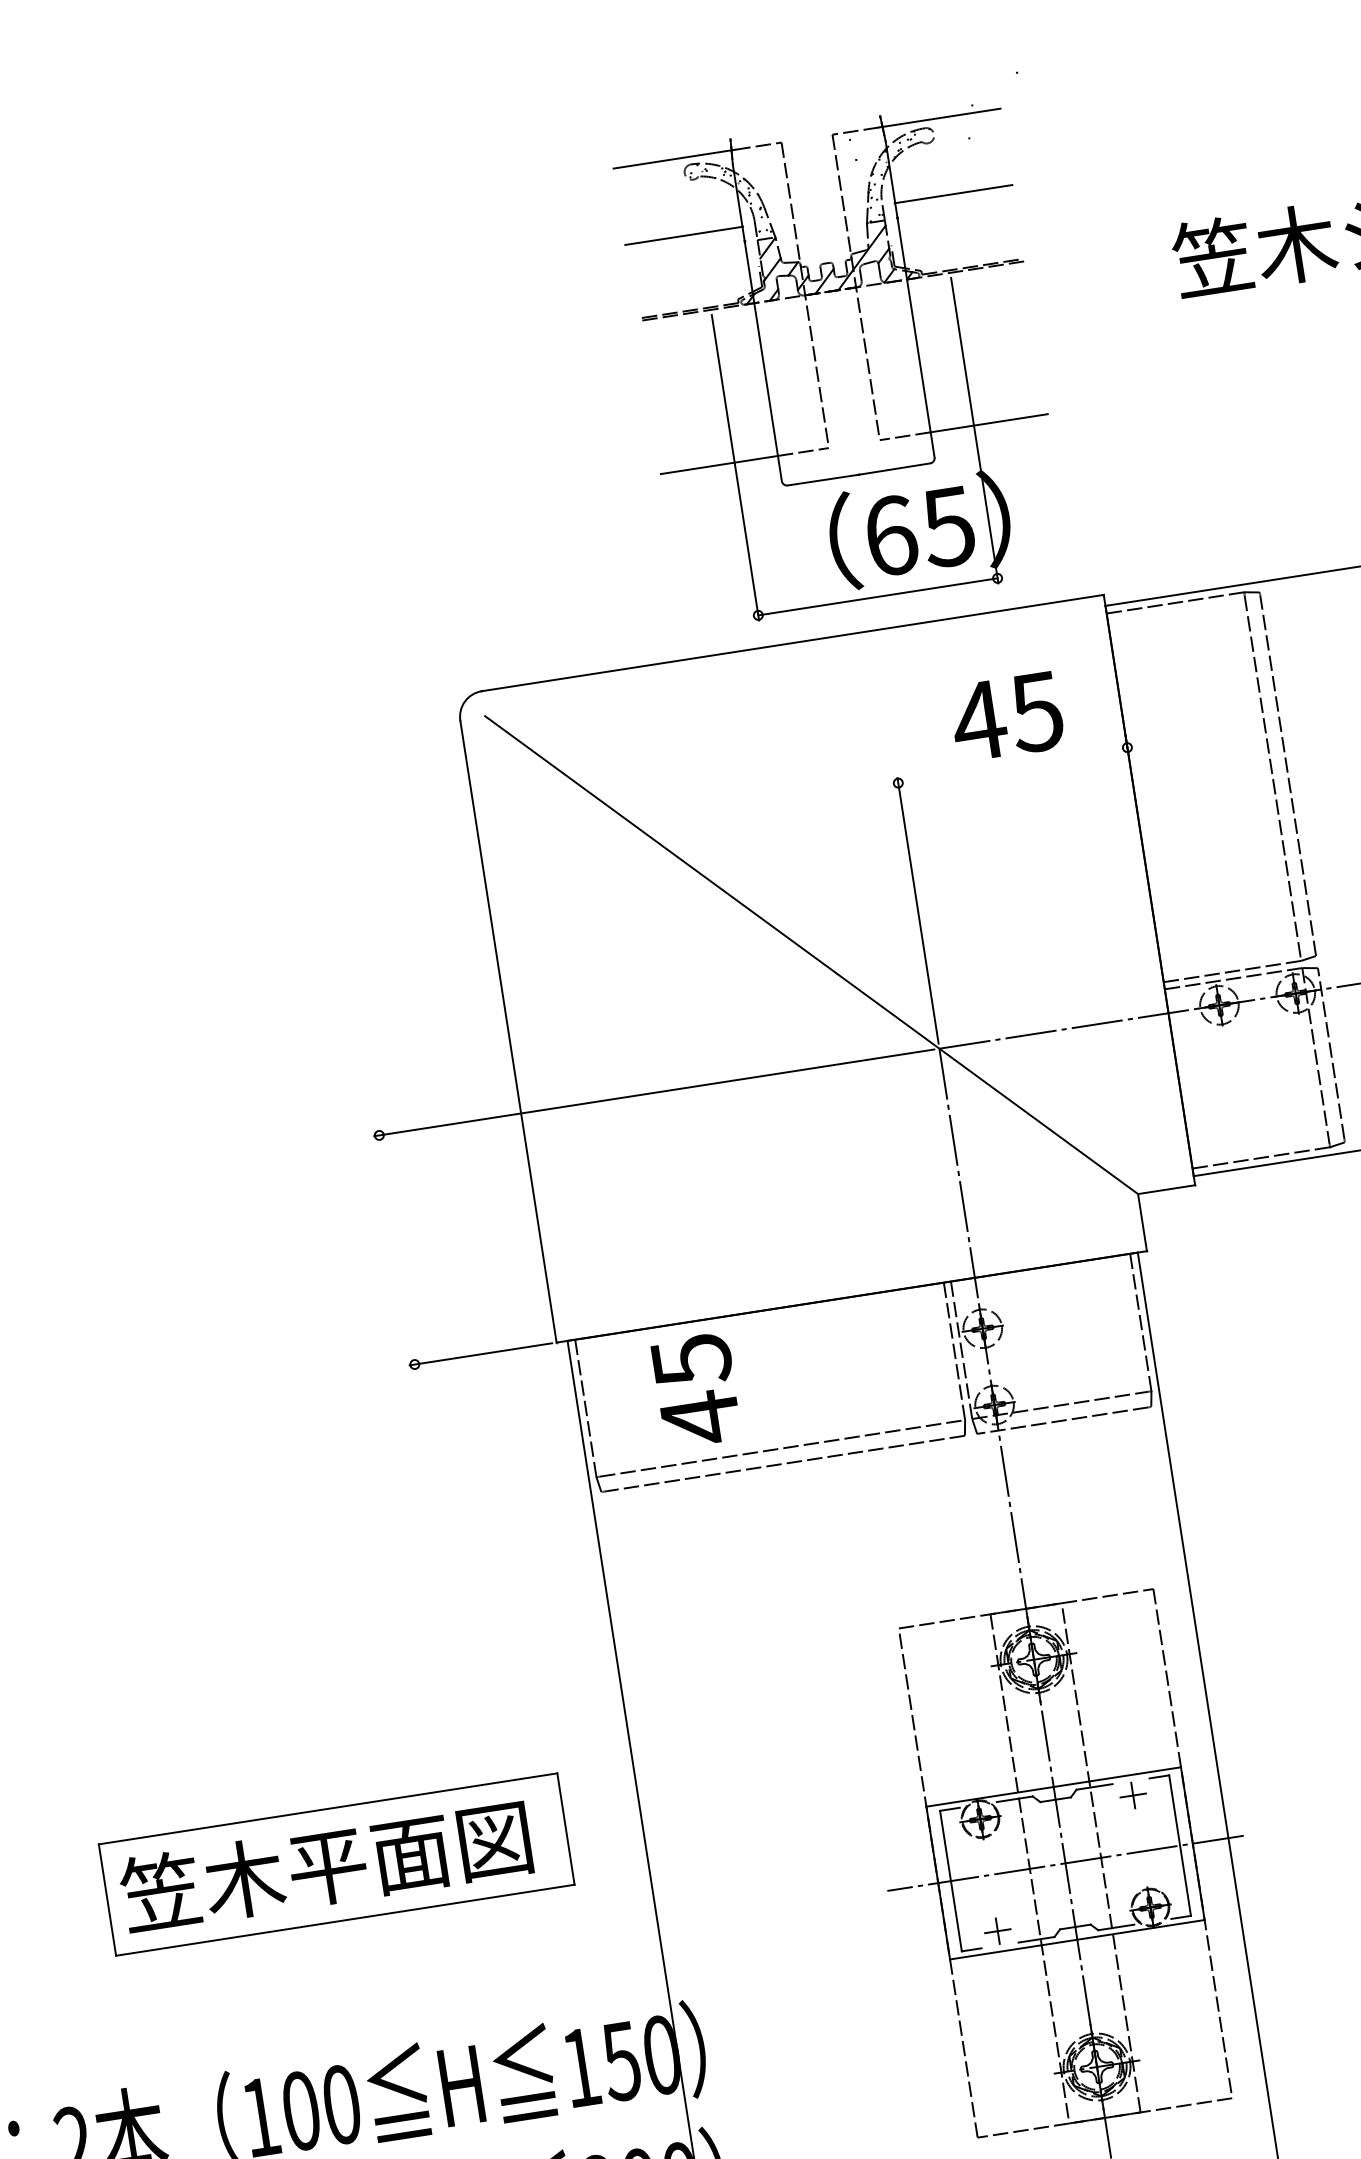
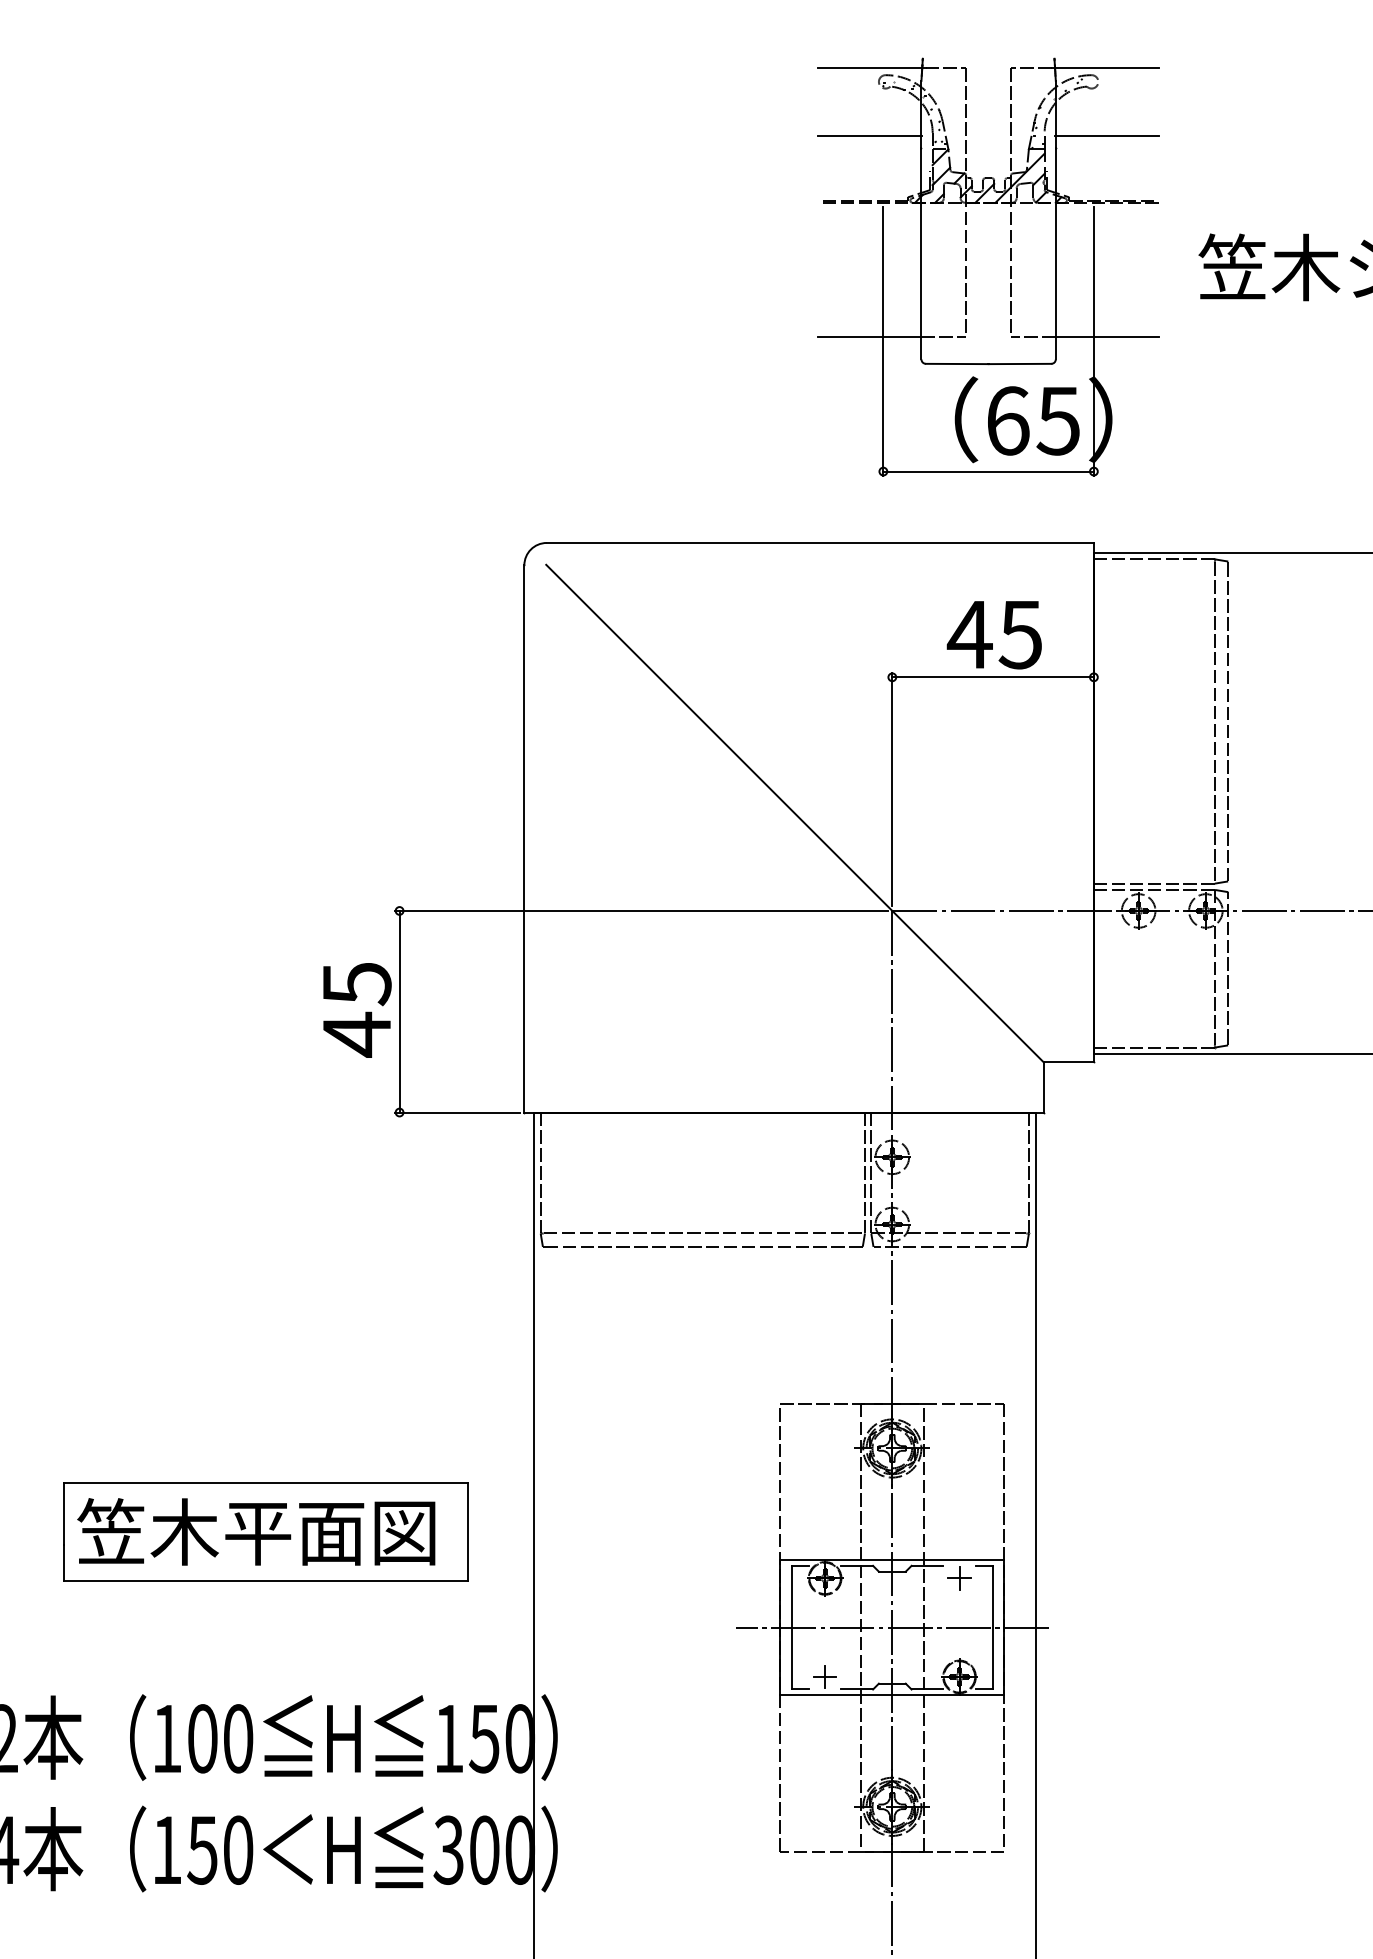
part: (841, 363) -> (988, 266), moved
line: (1012, 765) -> (992, 677), added
line: (396, 1249) -> (399, 1011), added
text: (696, 1390) -> (357, 1010), moved

